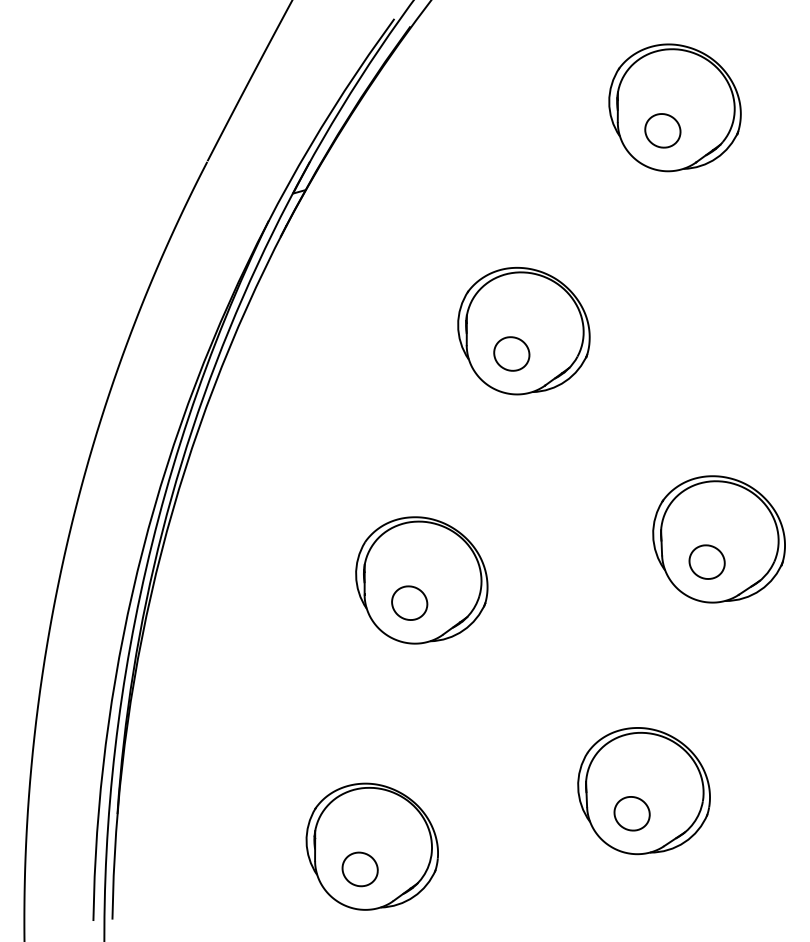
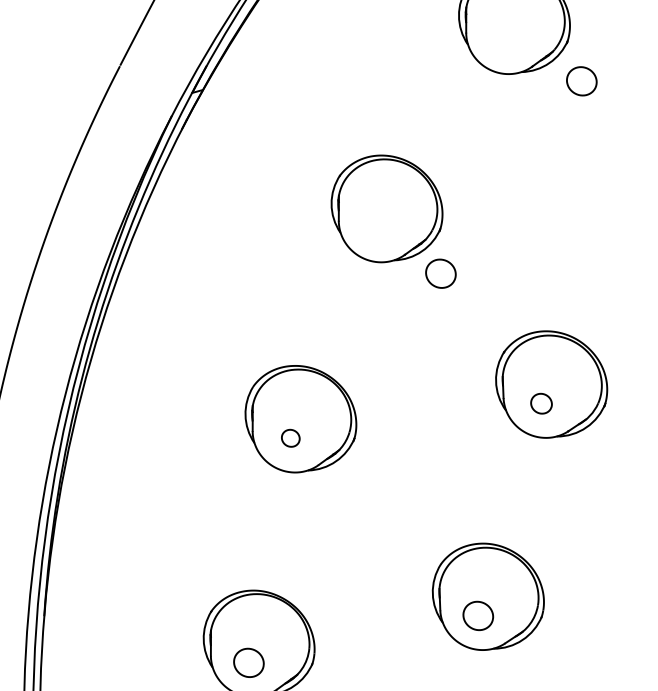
part: (662, 130) -> (581, 81), moved
part: (511, 353) -> (440, 273), moved
part: (706, 561) -> (541, 403), size x0.7
part: (409, 602) -> (290, 437), size x0.6

